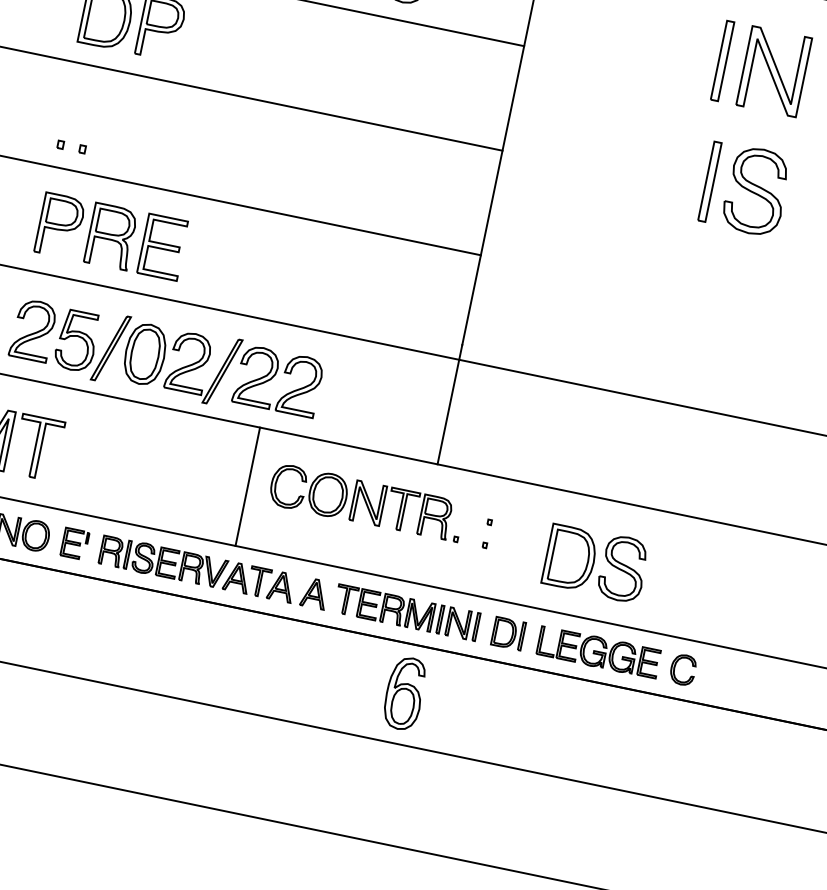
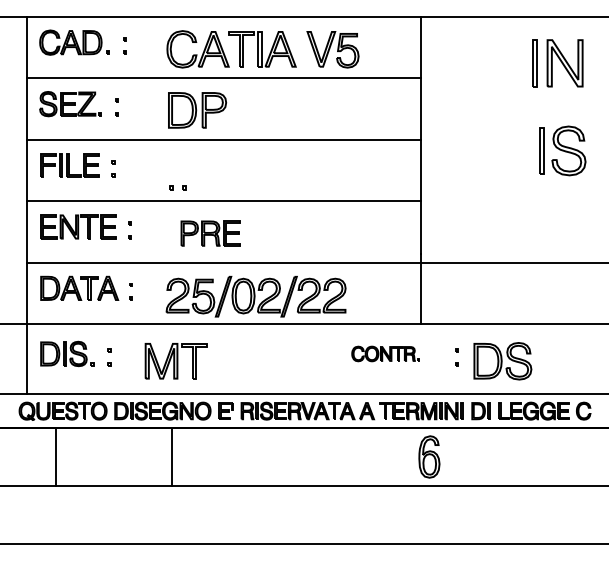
part: (745, 188) -> (562, 150), moved
part: (111, 236) -> (210, 233), size x0.7
line: (247, 486) -> (316, 358), removed
part: (366, 501) -> (385, 353), size x0.6
part: (594, 563) -> (502, 361), moved

